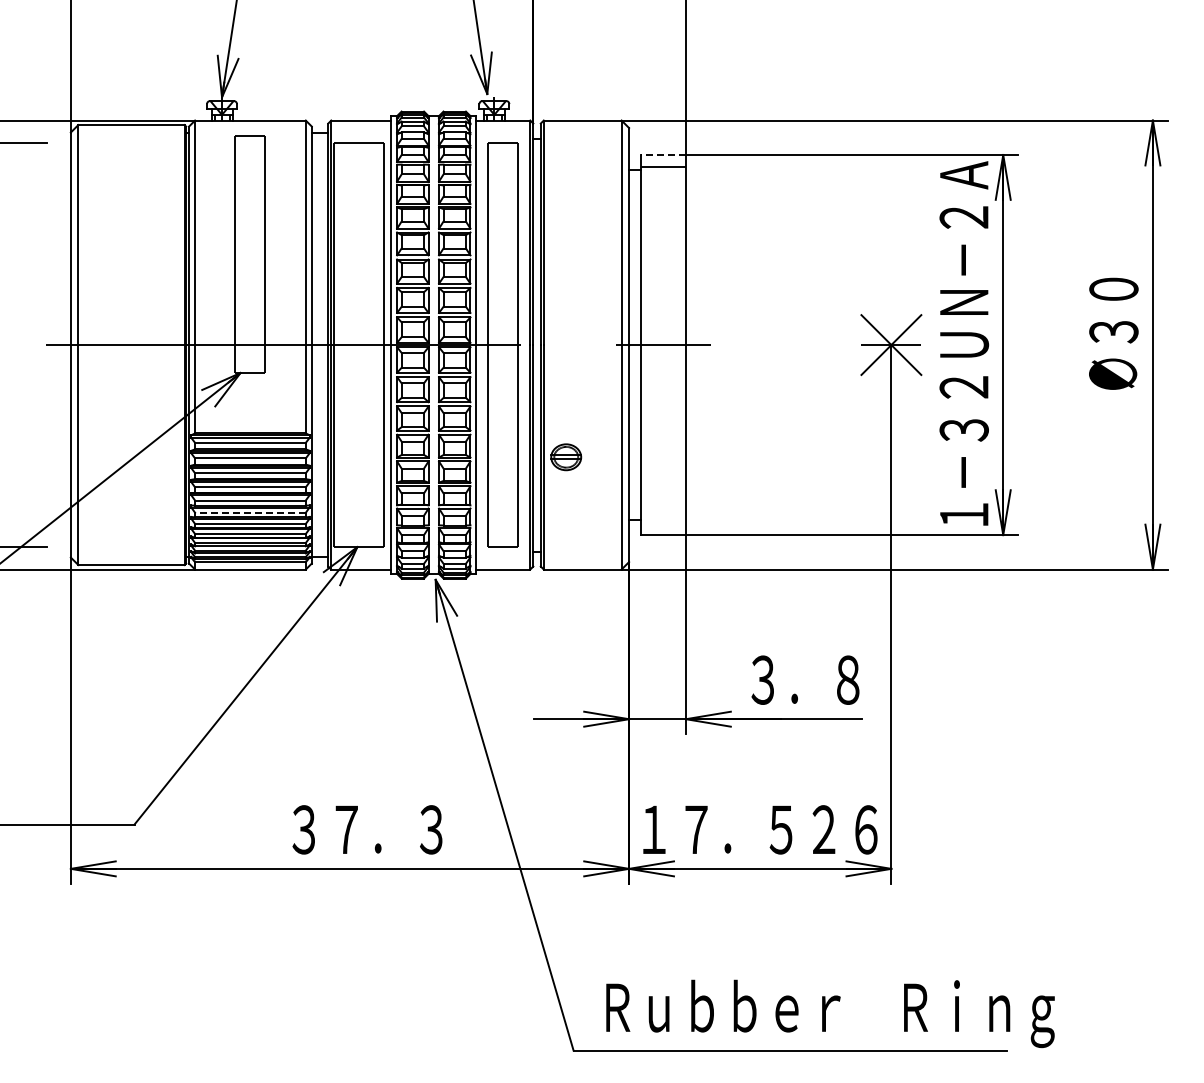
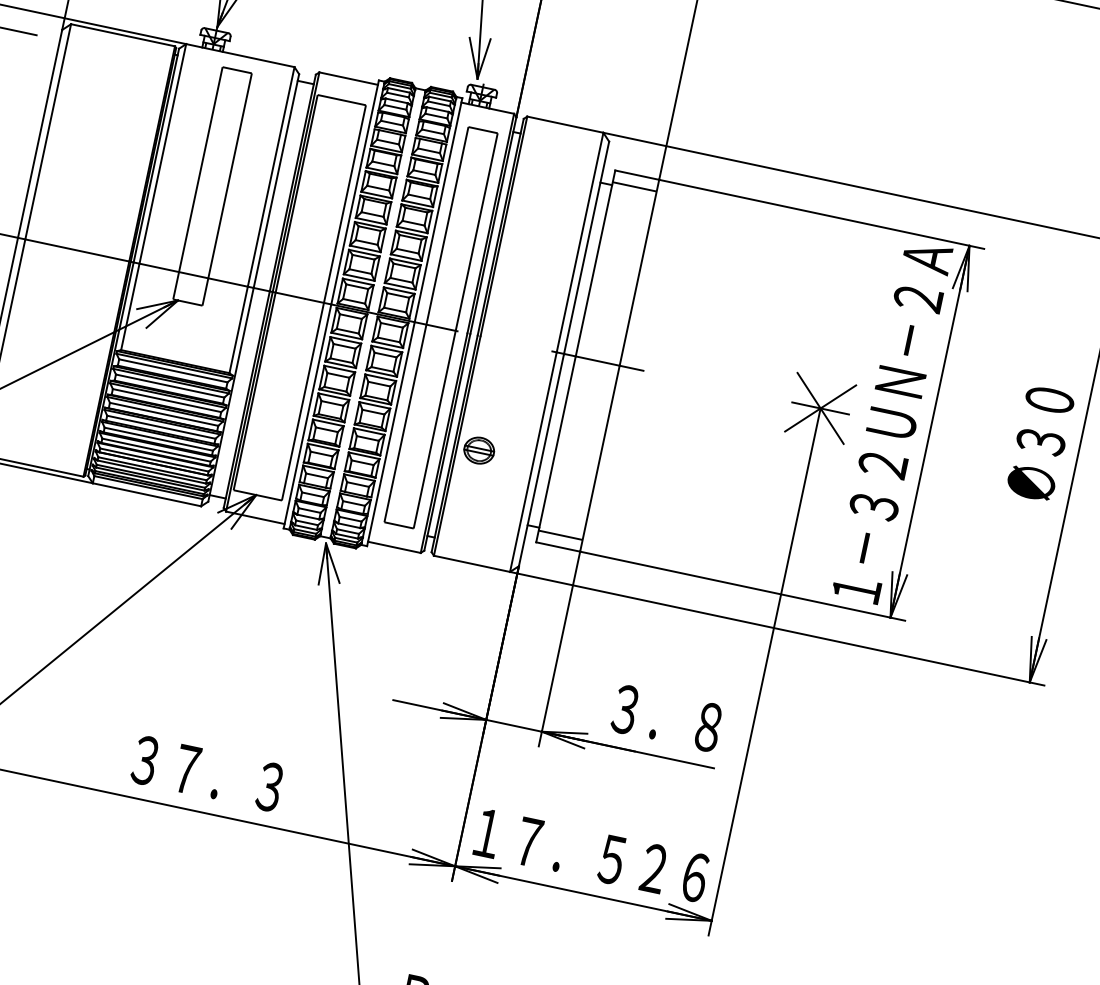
line: (663, 154) -> (637, 174), dashed -> solid
line: (249, 512) -> (157, 438), dashed -> solid
line: (663, 523) -> (560, 535), added

